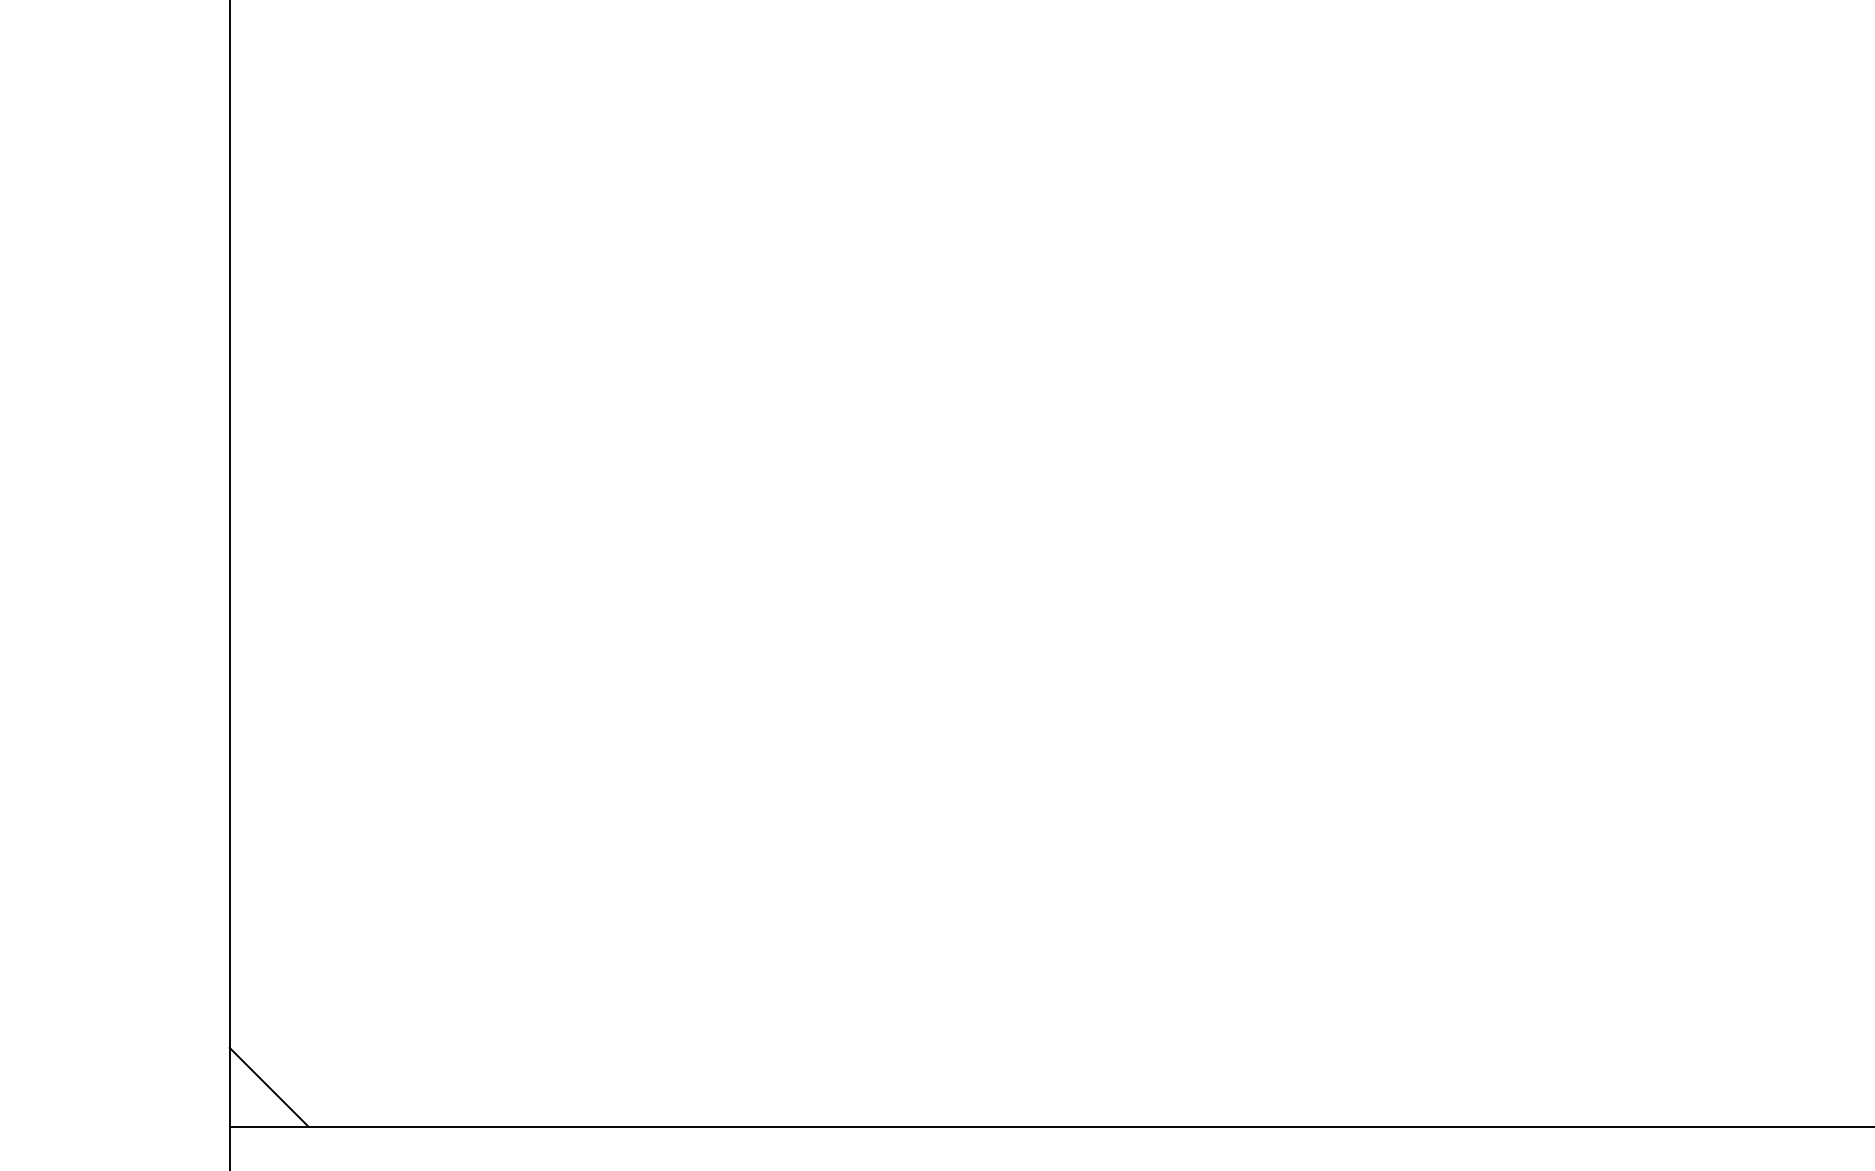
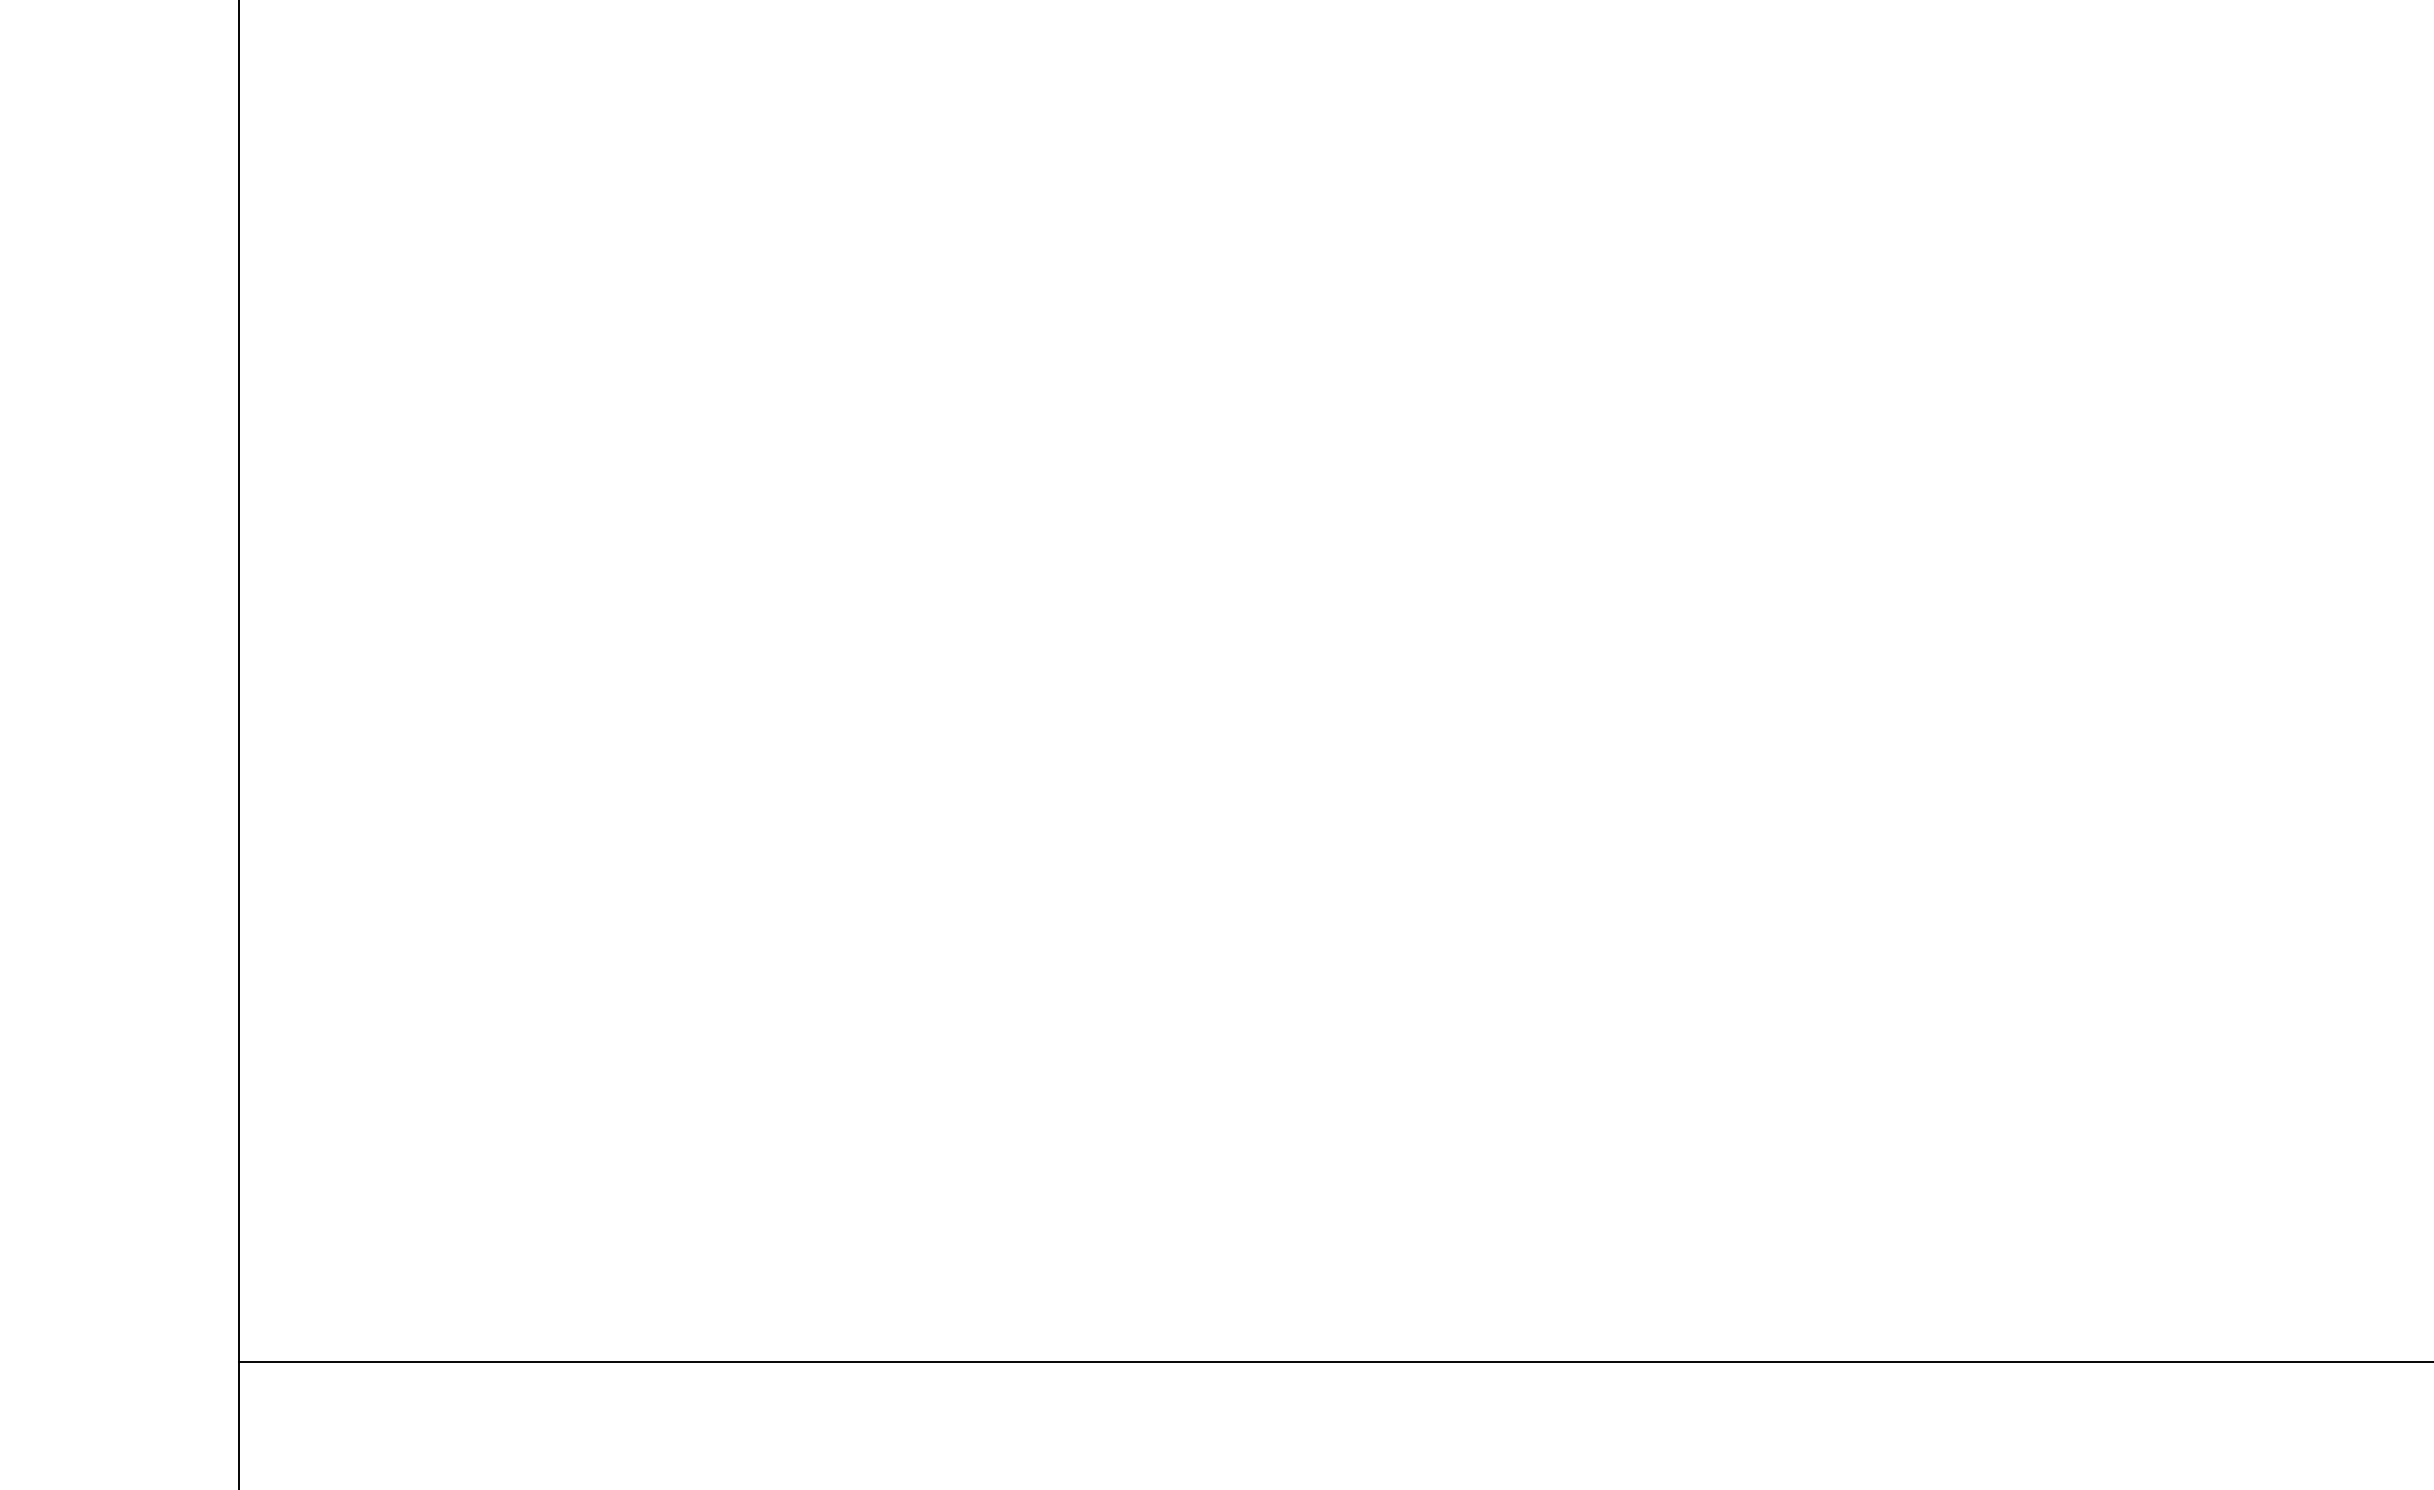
line: (268, 1086) -> (282, 1317), removed

